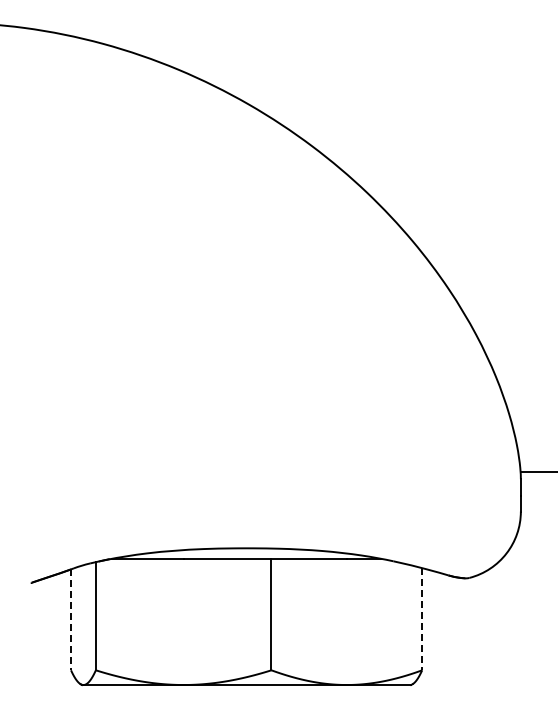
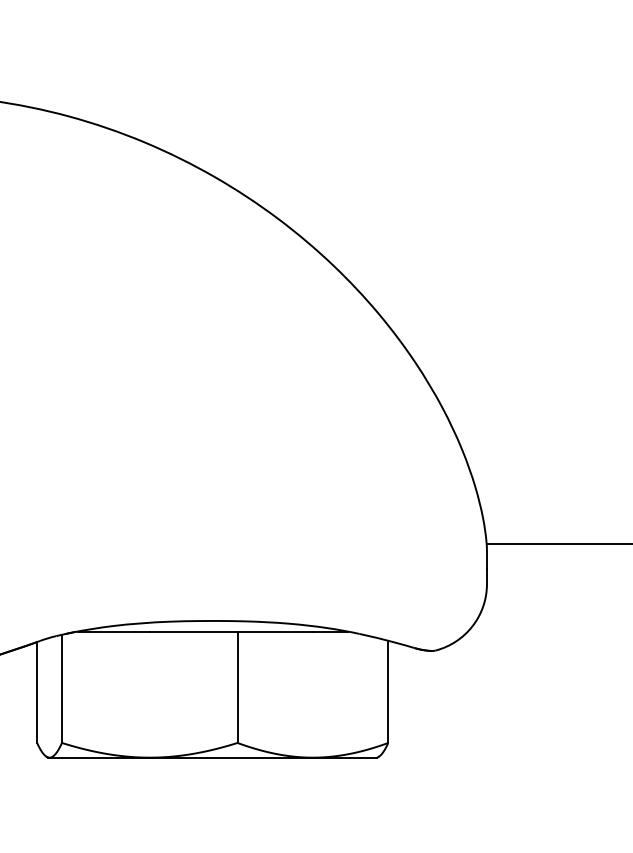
line: (422, 619) -> (388, 692), dashed -> solid
line: (71, 620) -> (37, 693), dashed -> solid

